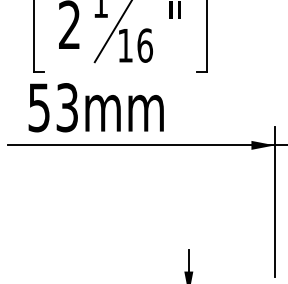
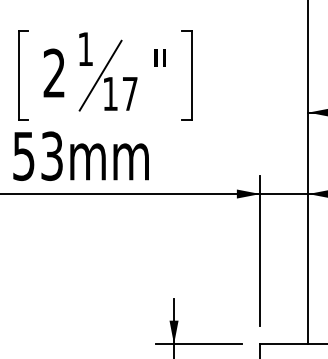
text: (145, 45) -> (130, 93), 16 -> 17

